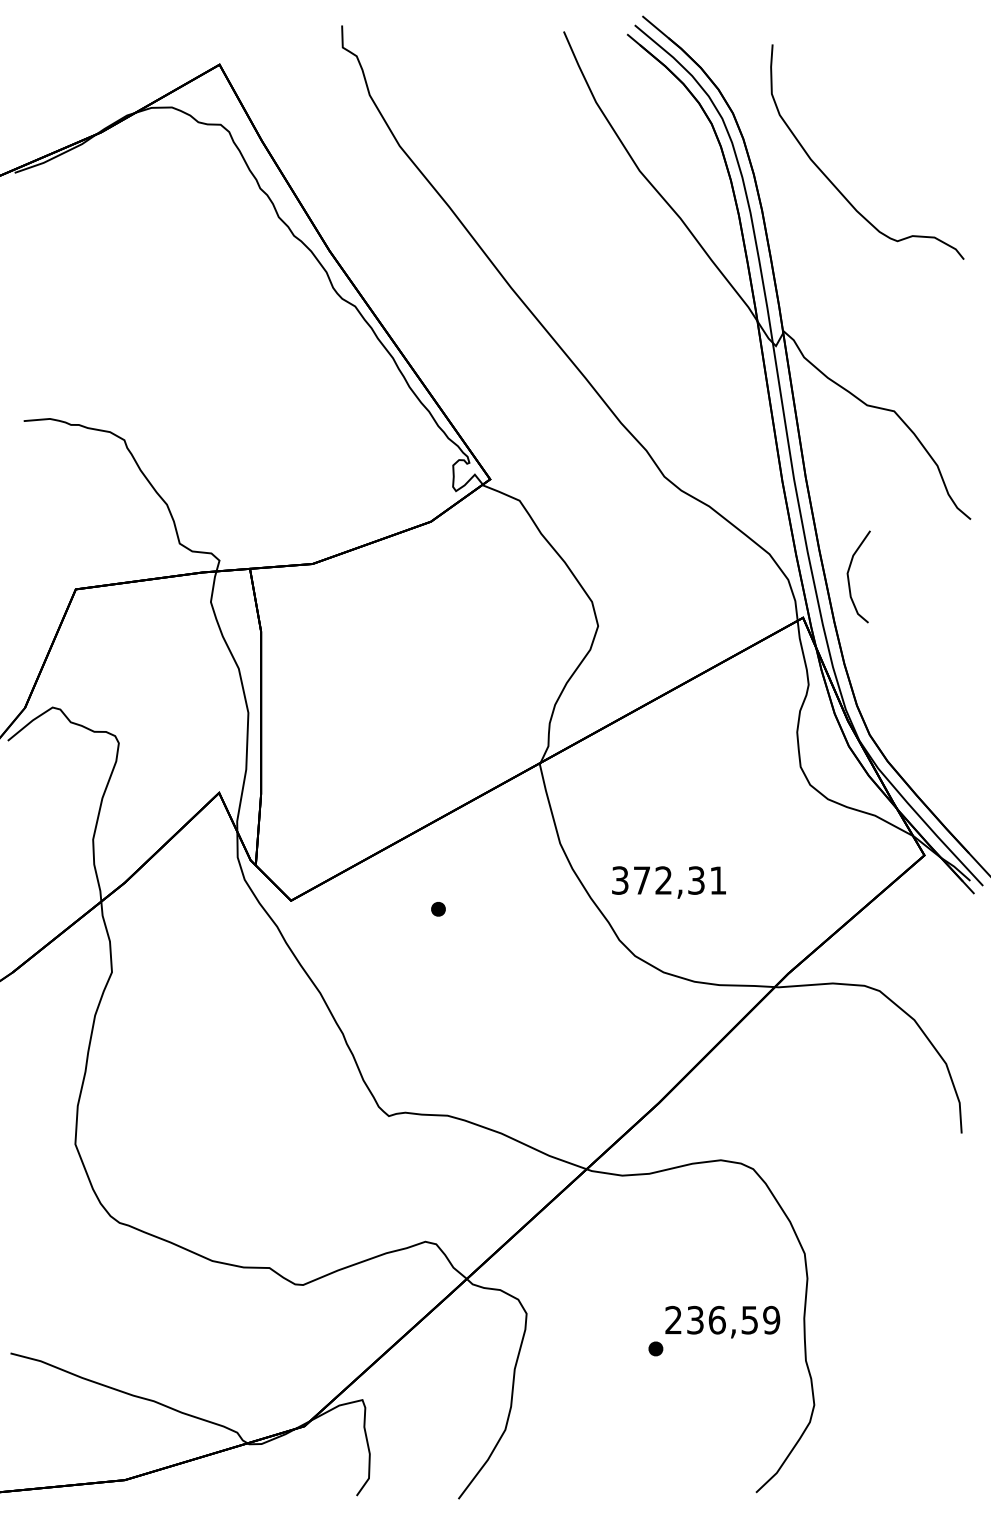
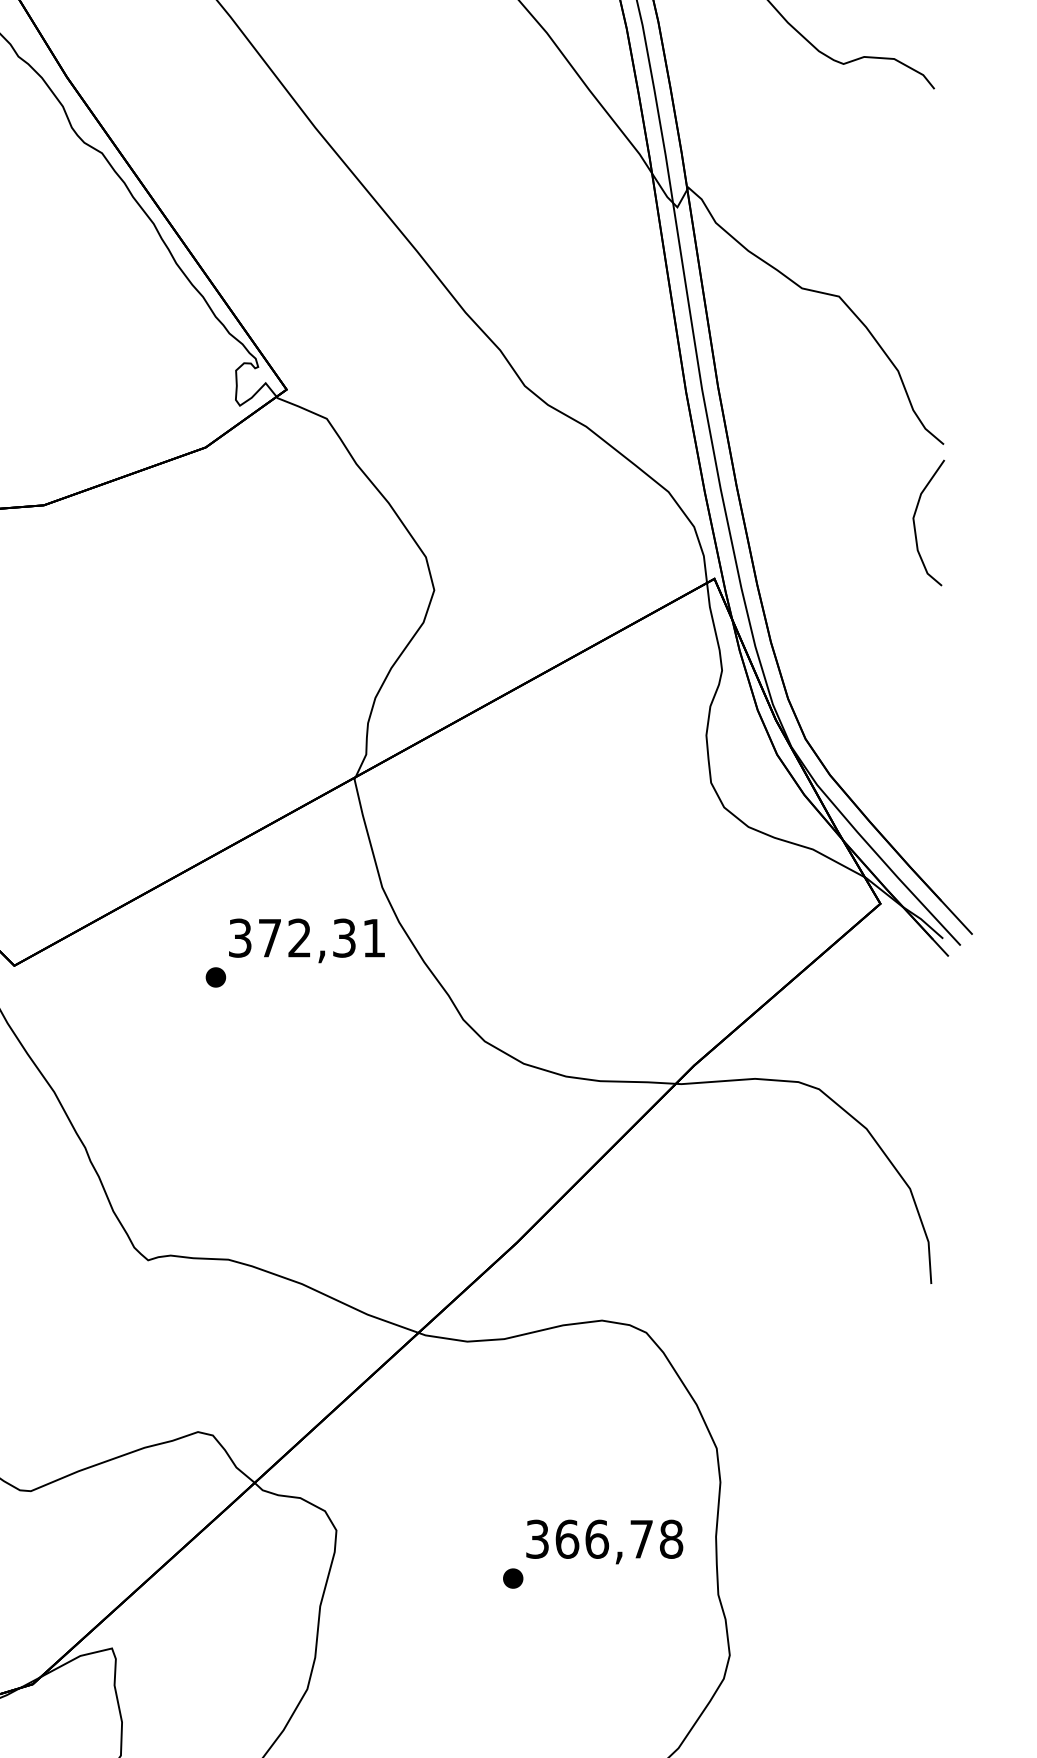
curve: (849, 578) -> (916, 525), moved
text: (668, 882) -> (306, 940), moved
text: (722, 1319) -> (604, 1538), 236,59 -> 366,78

